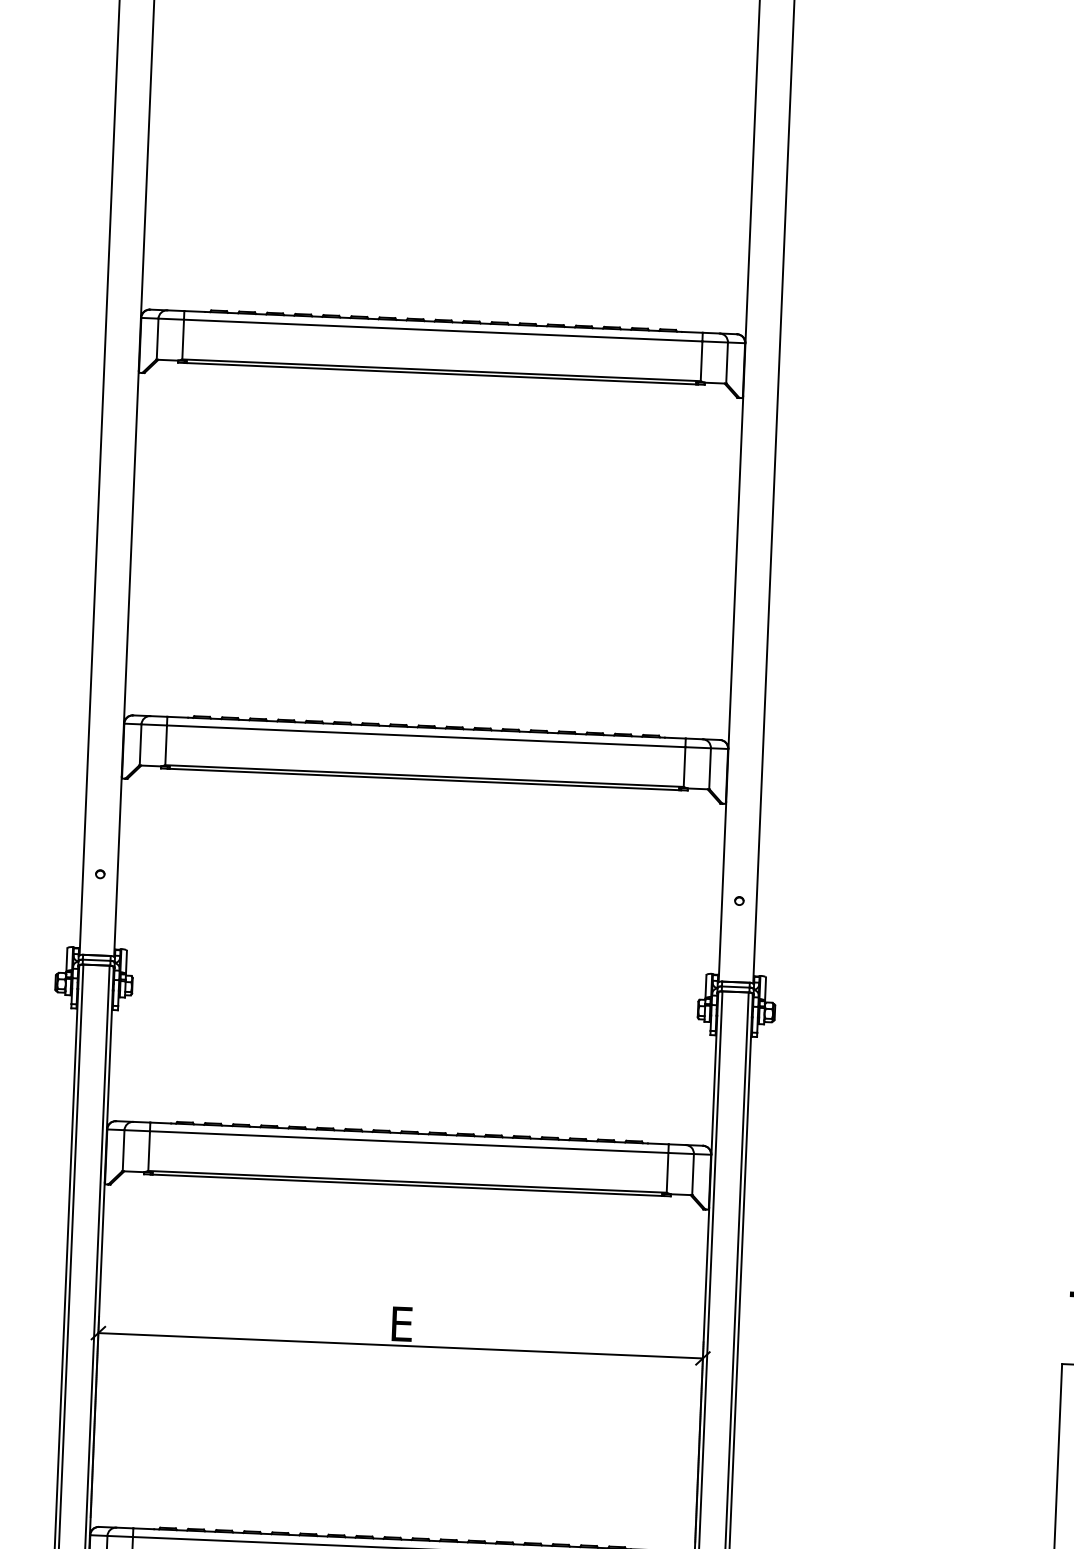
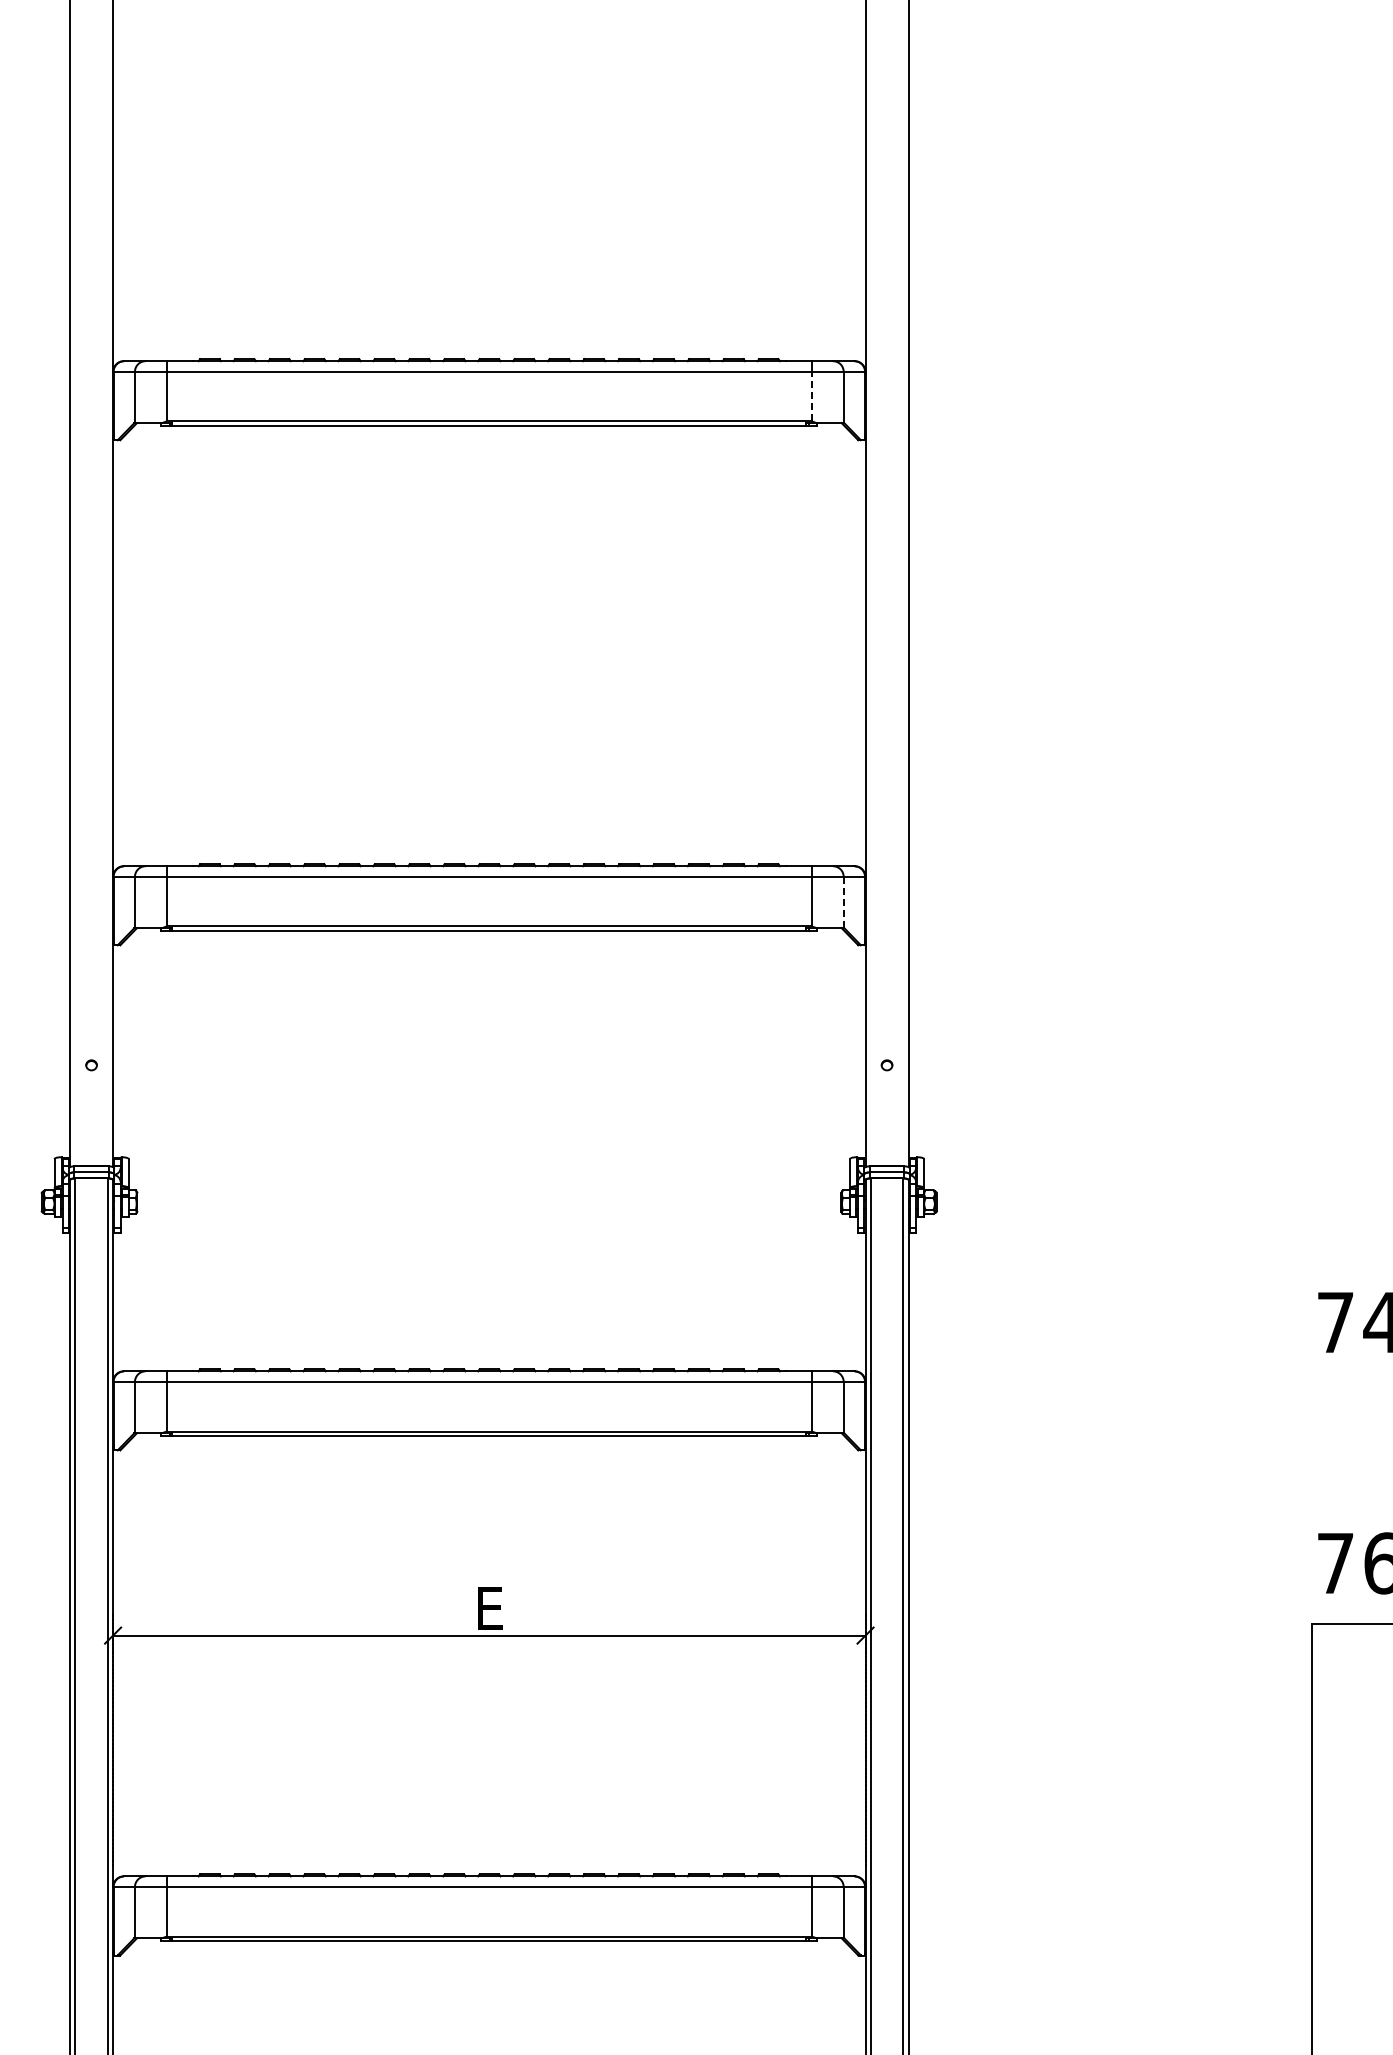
line: (701, 361) -> (811, 396), solid -> dashed
line: (709, 768) -> (843, 902), solid -> dashed

